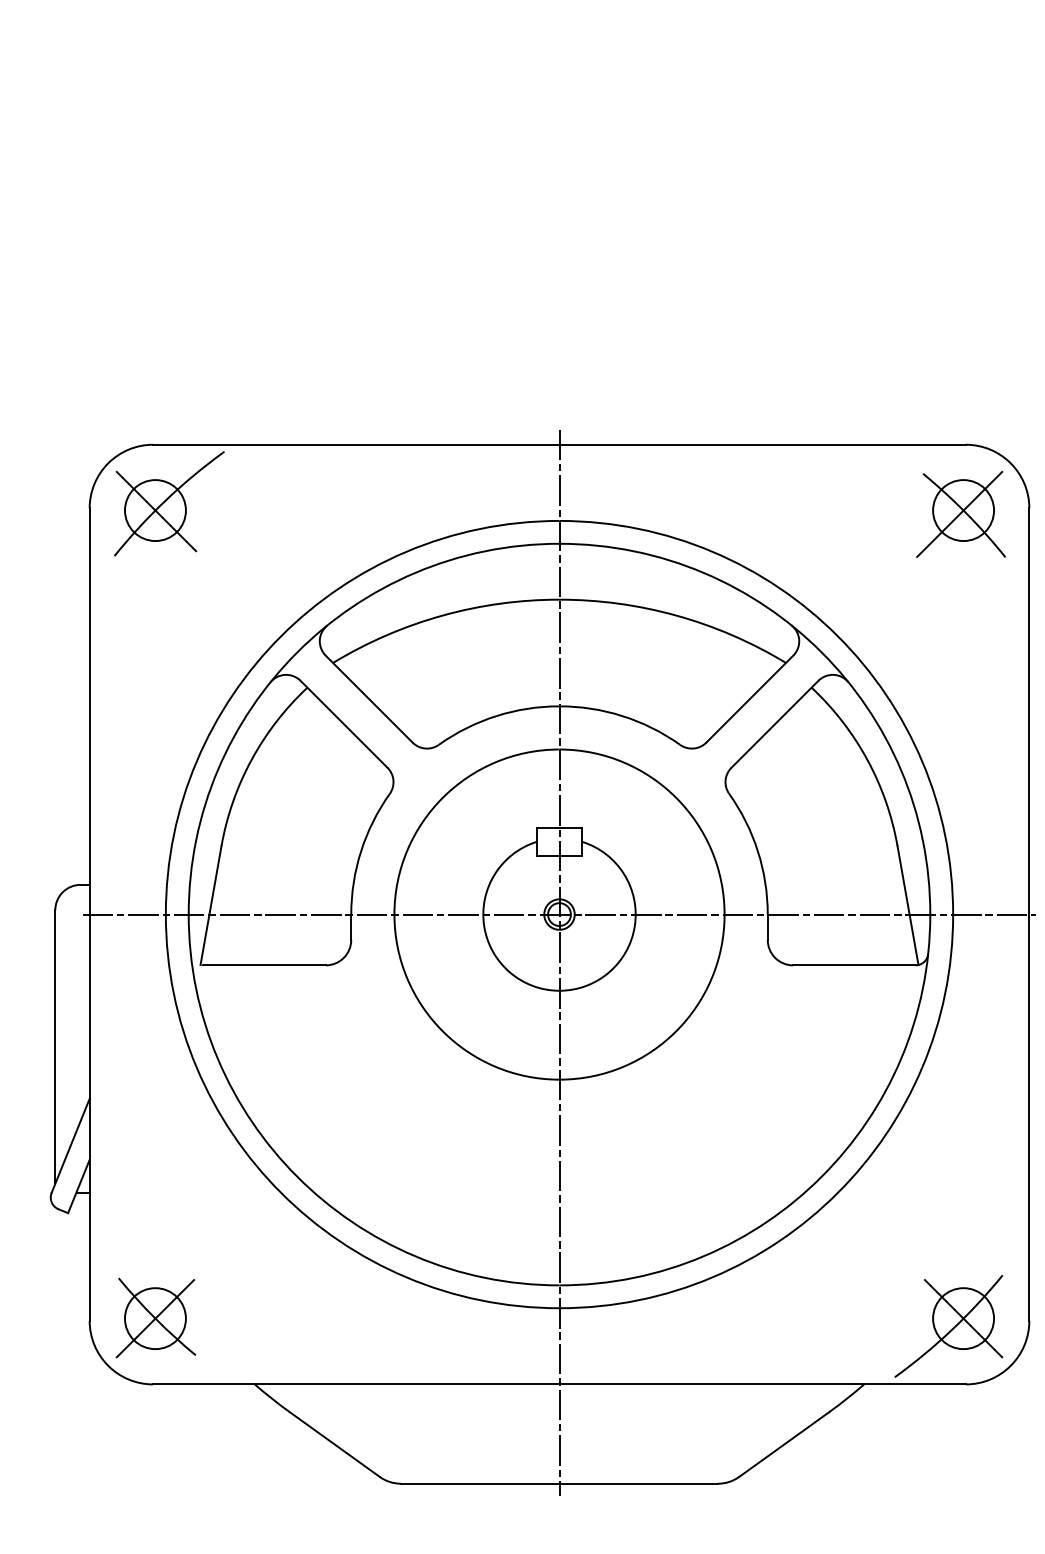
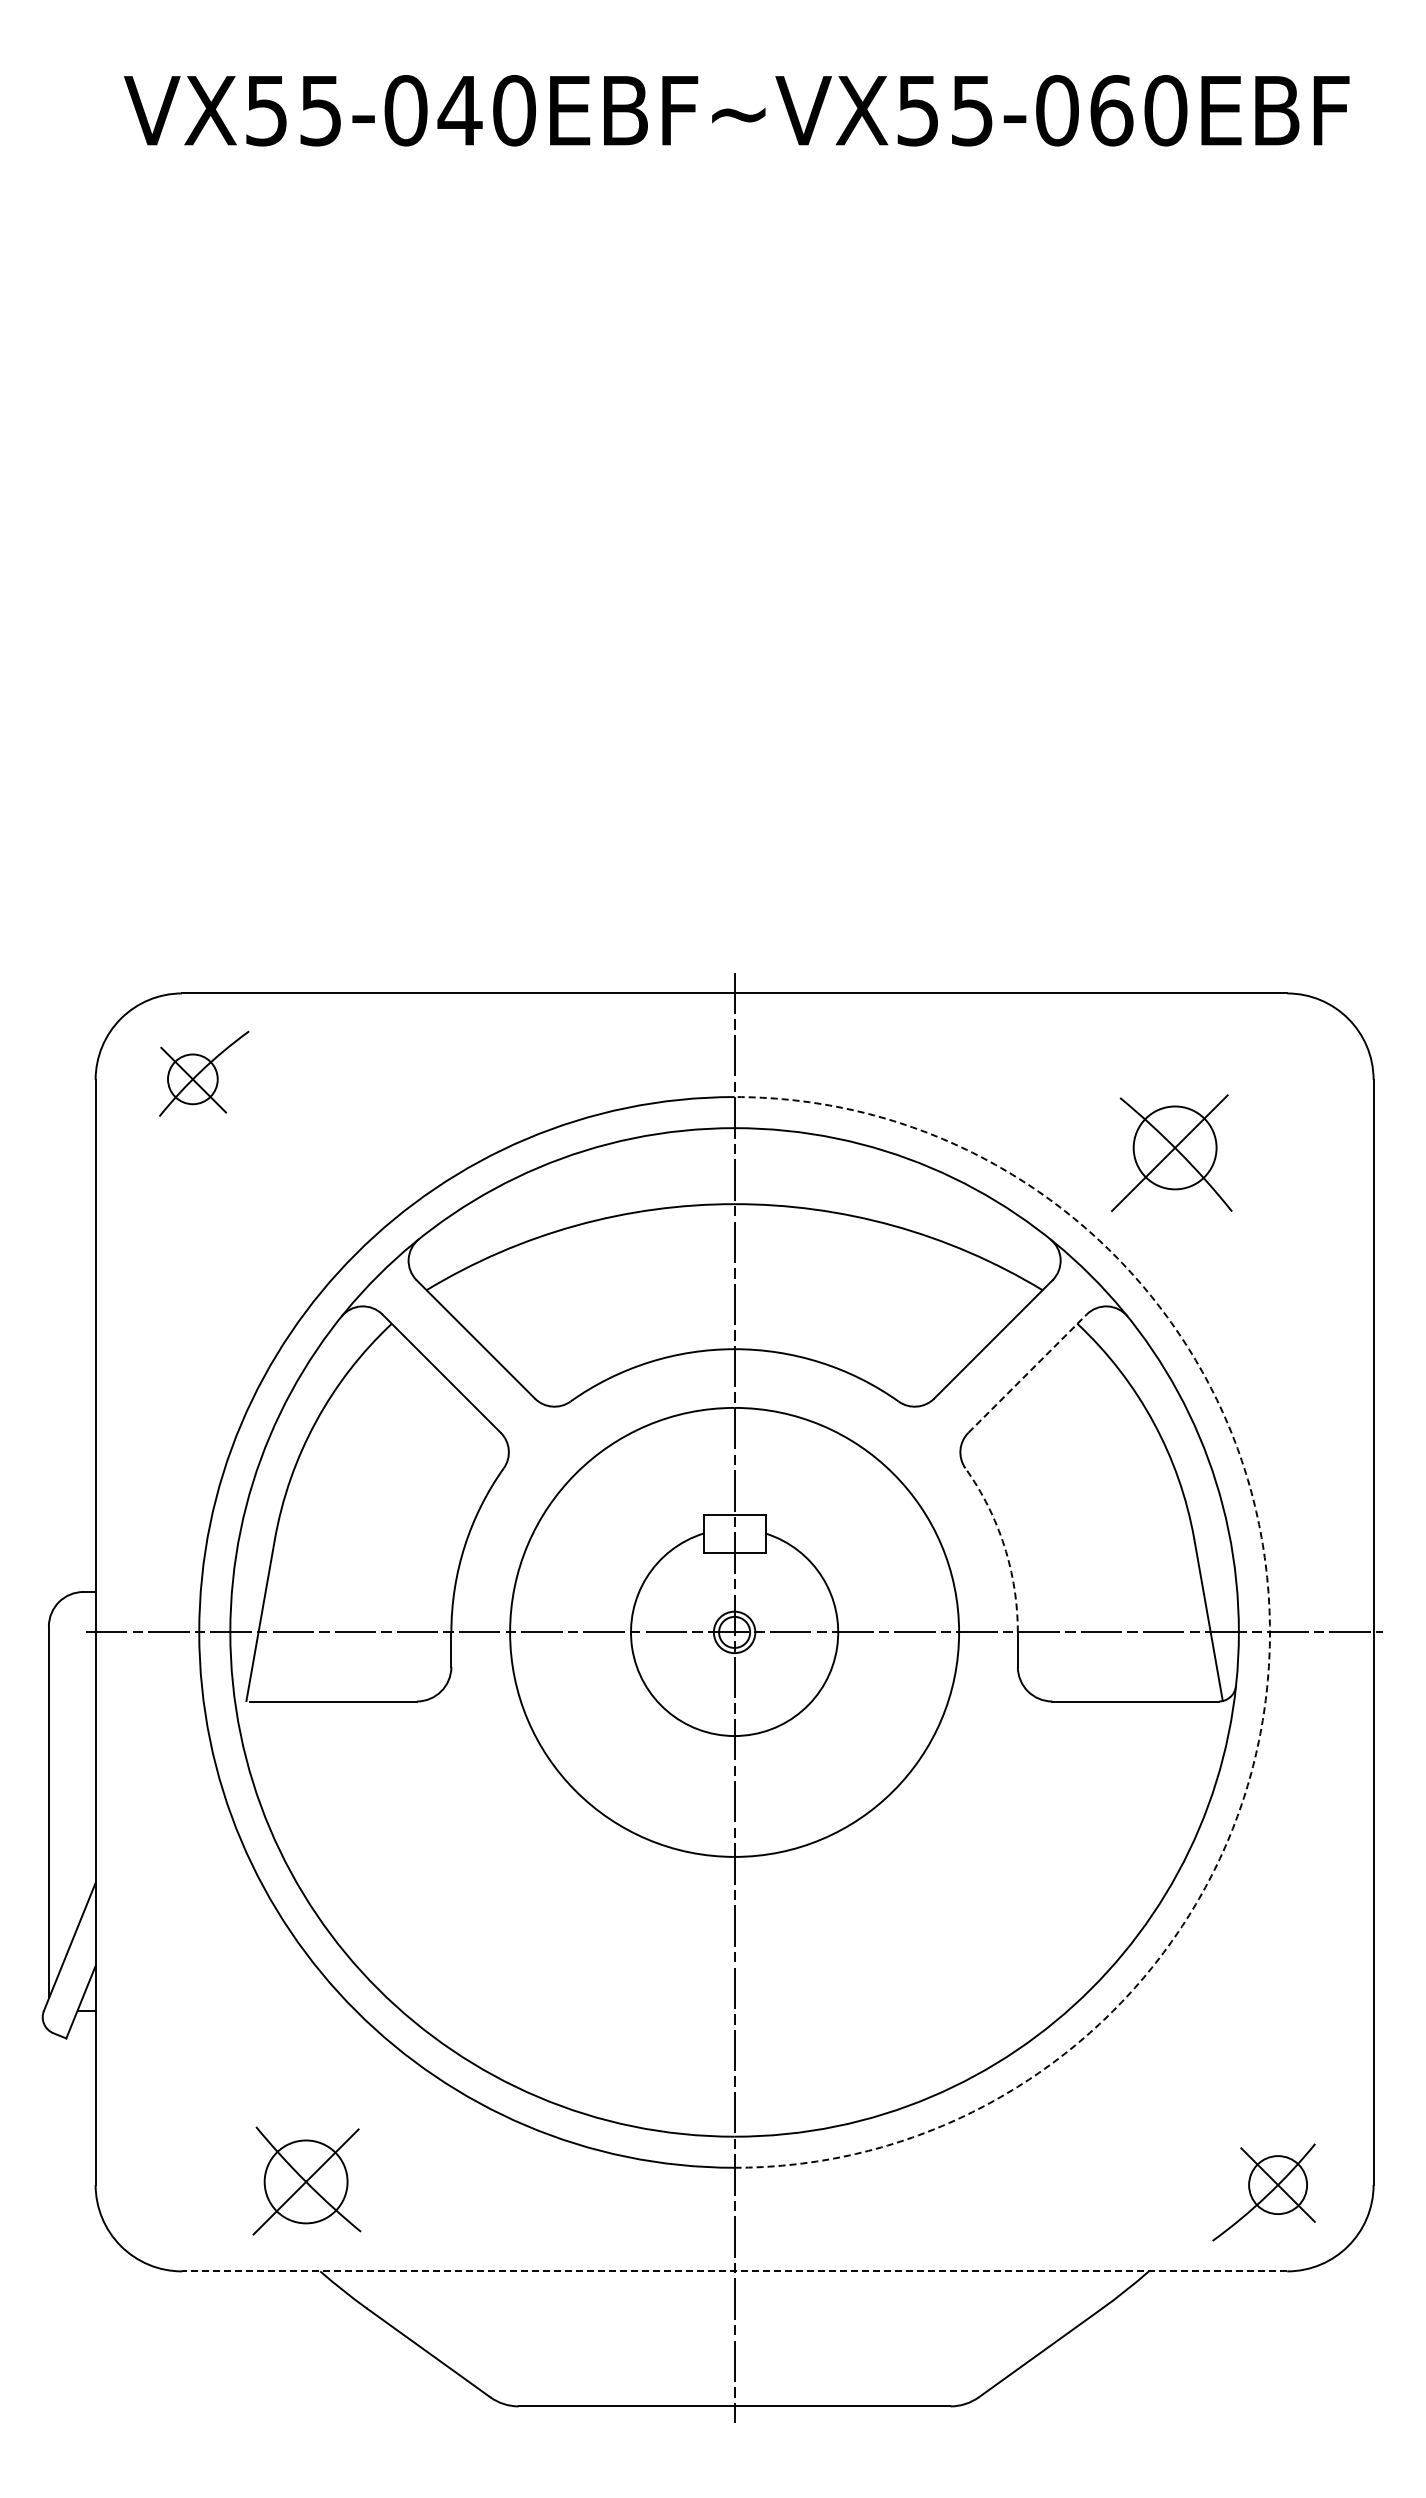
part: (169, 503) -> (204, 1073), size x0.6
part: (960, 513) -> (1171, 1152), moved
line: (774, 724) -> (1027, 1373), solid -> dashed
arc: (757, 851) -> (1004, 1546), solid -> dashed
arc: (952, 914) -> (1269, 1632), solid -> dashed
part: (155, 1317) -> (306, 2180), moved
part: (948, 1326) -> (1263, 2192), size x0.7
line: (559, 1384) -> (734, 2271), solid -> dashed

